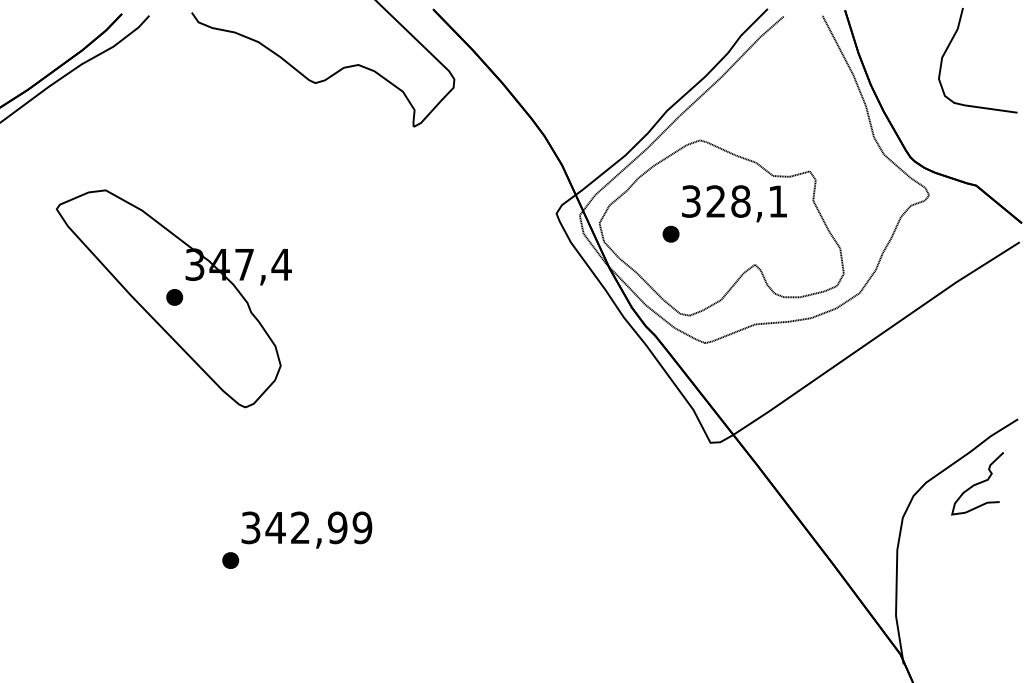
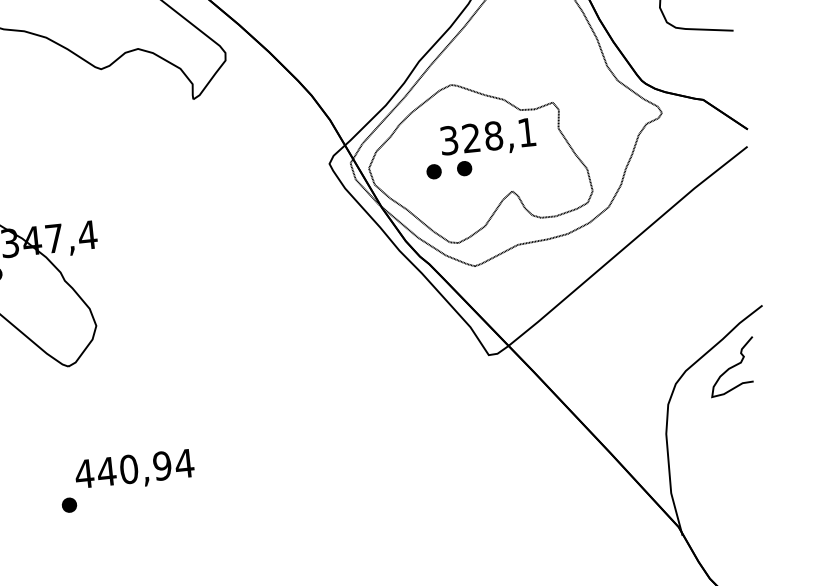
part: (704, 233) -> (464, 168), added
text: (306, 527) -> (134, 468), 342,99 -> 440,94

